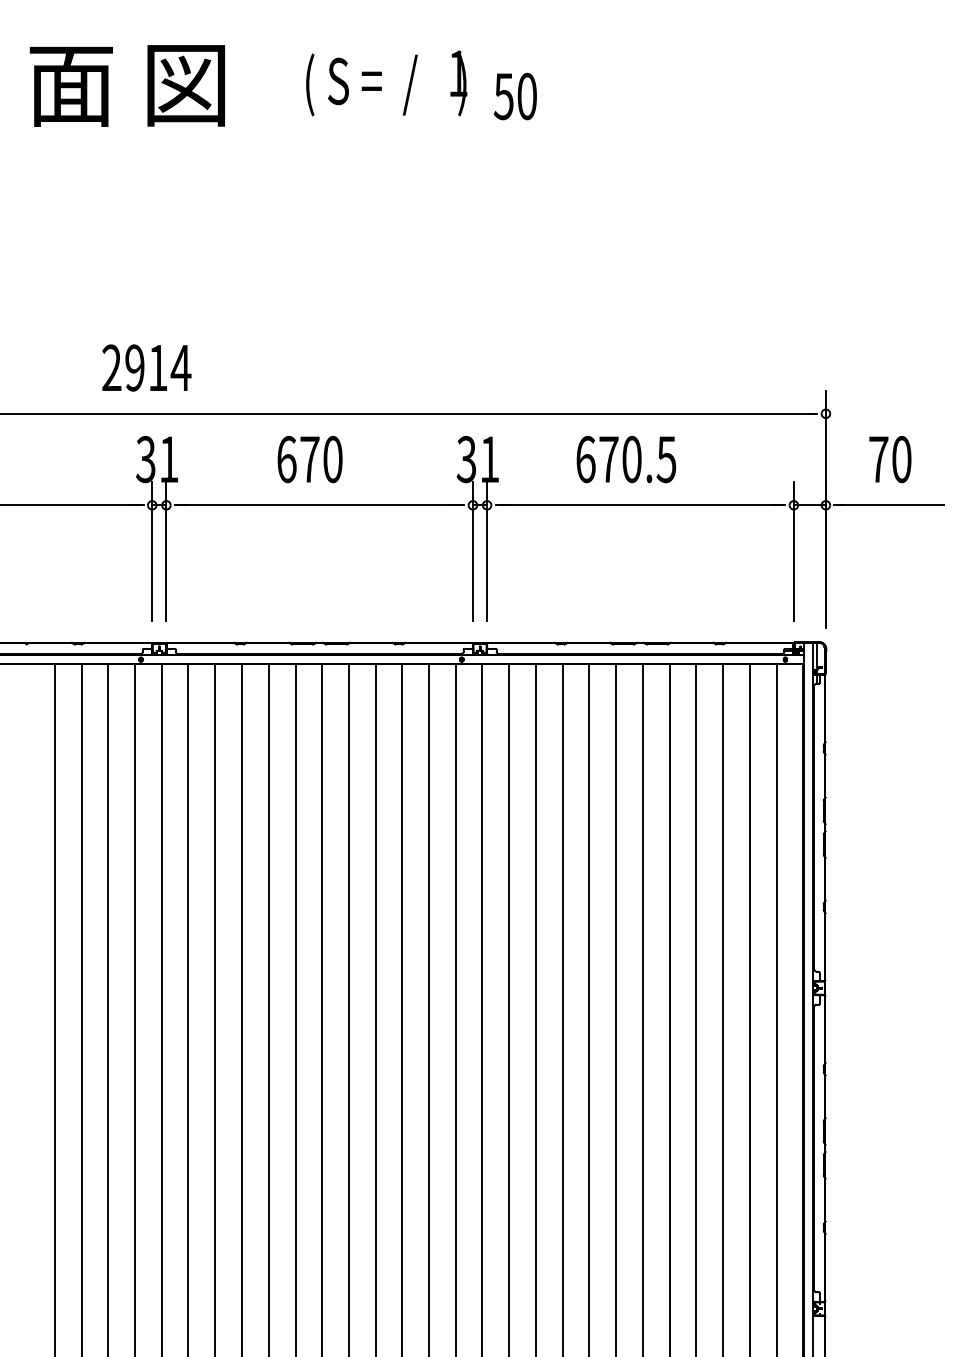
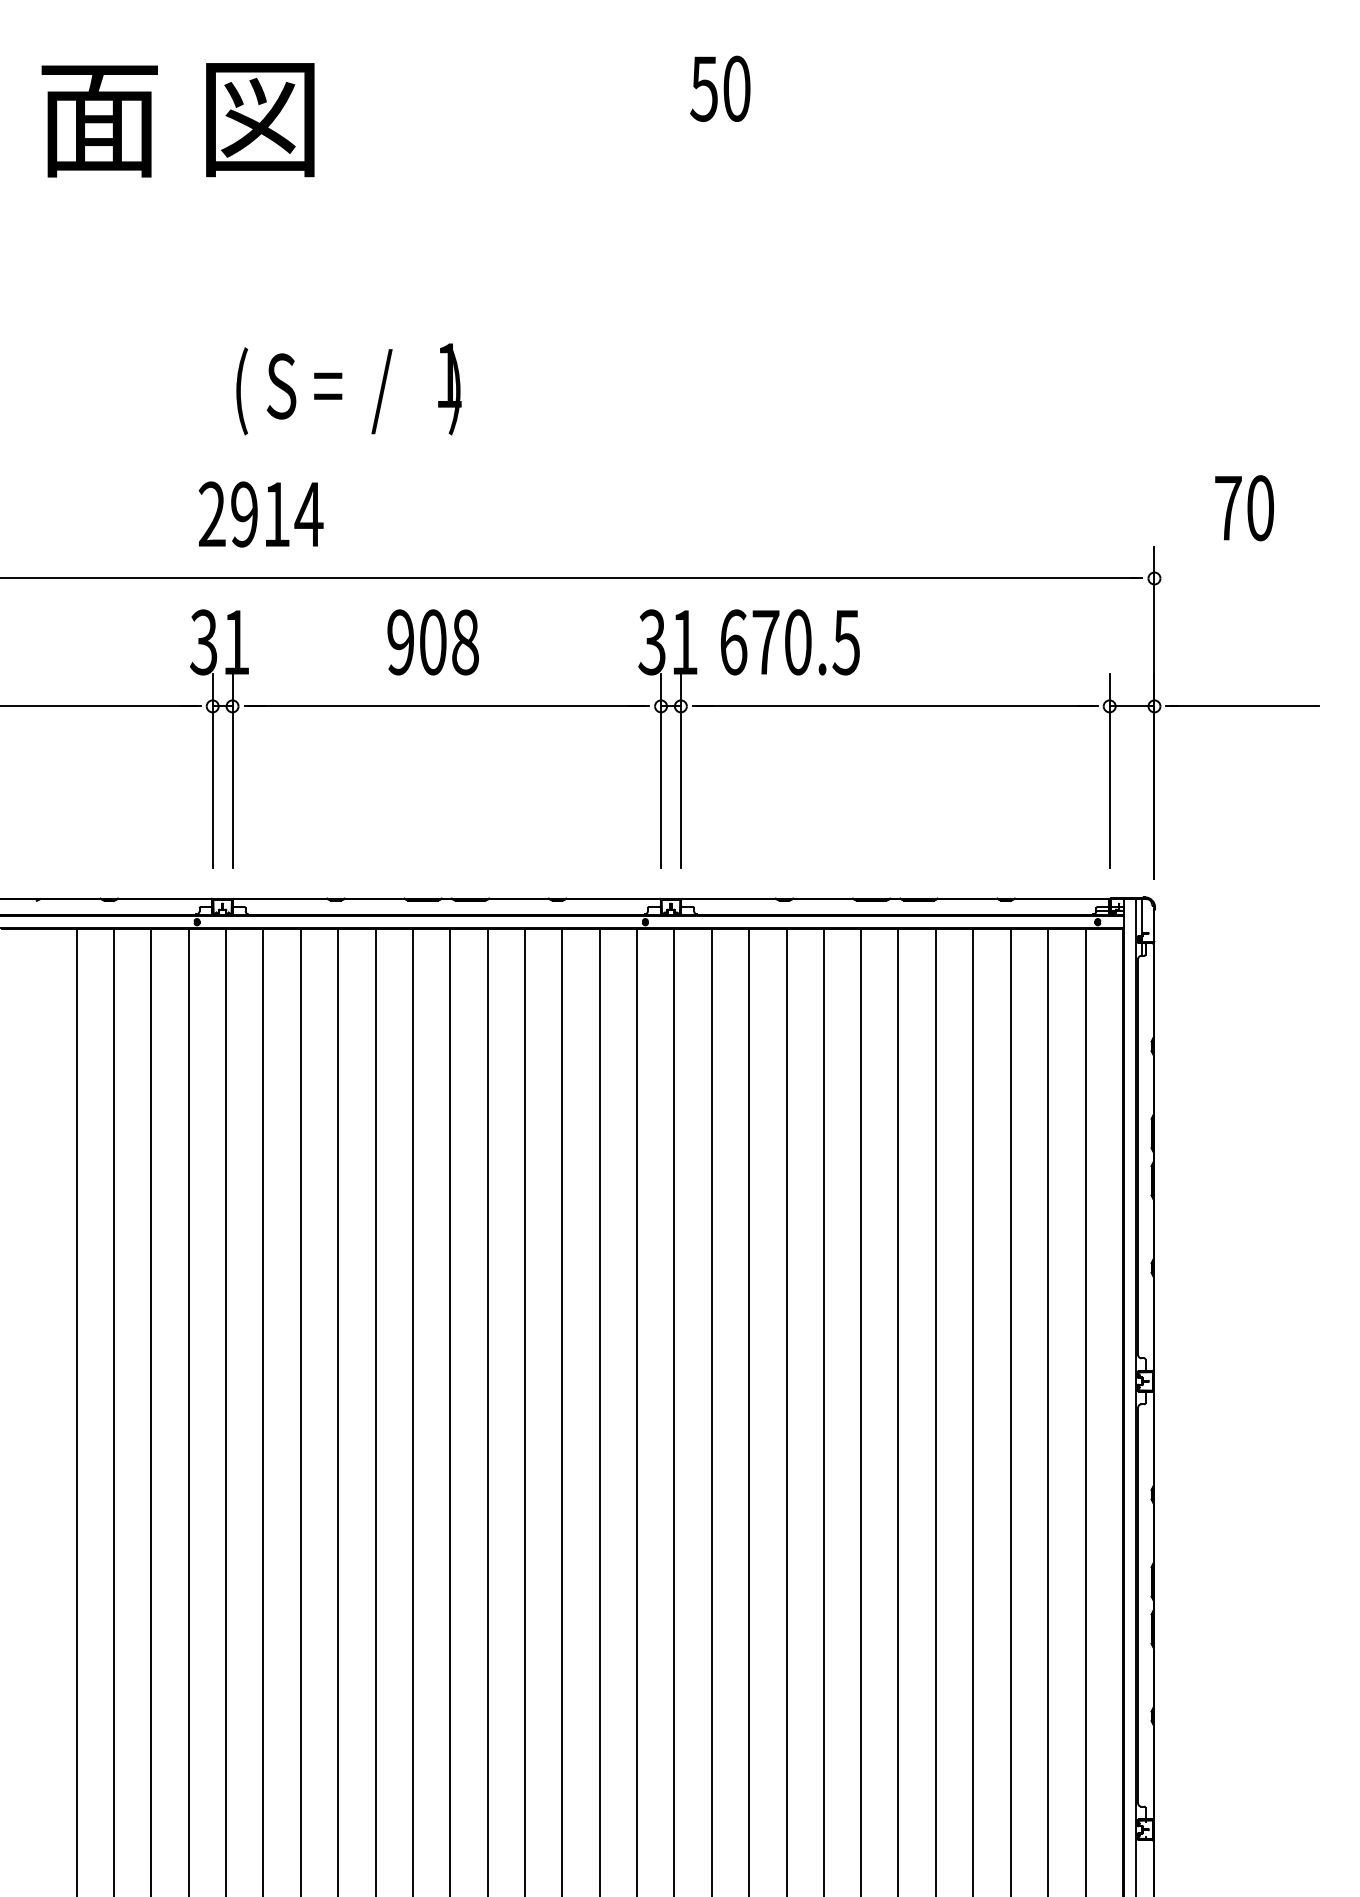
text: (386, 83) -> (348, 389), moved
text: (514, 96) -> (719, 88), moved
text: (146, 367) -> (260, 513), moved
text: (309, 459) -> (432, 642), 670 -> 908
text: (626, 459) -> (790, 642), moved
text: (890, 459) -> (1244, 508), moved

